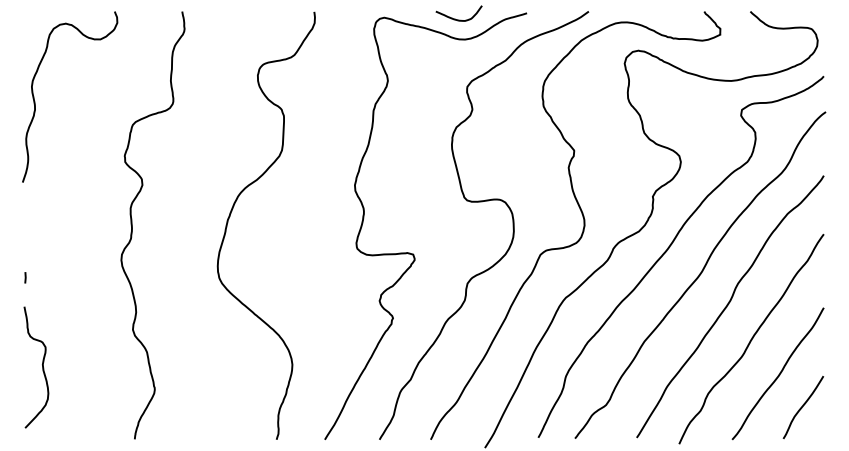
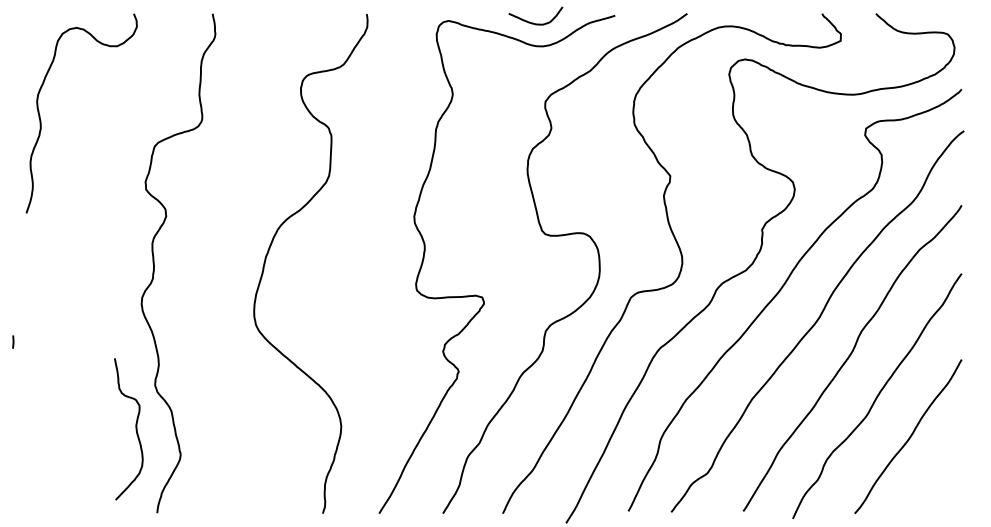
line: (25, 277) -> (13, 341), moved
curve: (42, 367) -> (135, 429), moved
curve: (803, 406) -> (937, 474), removed

